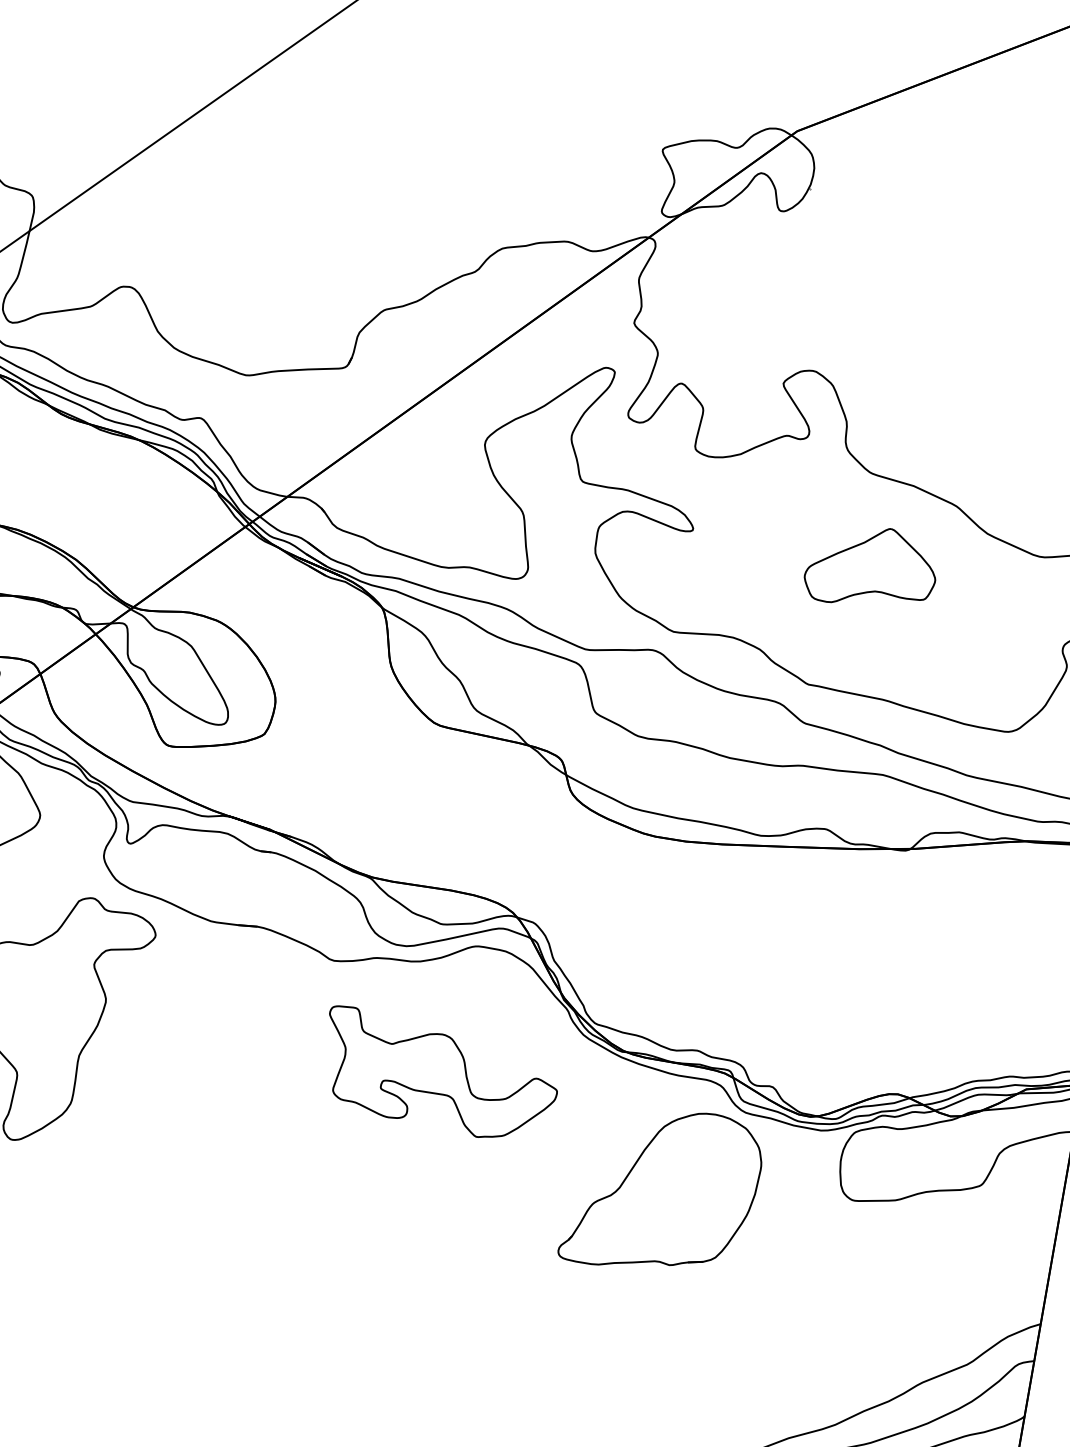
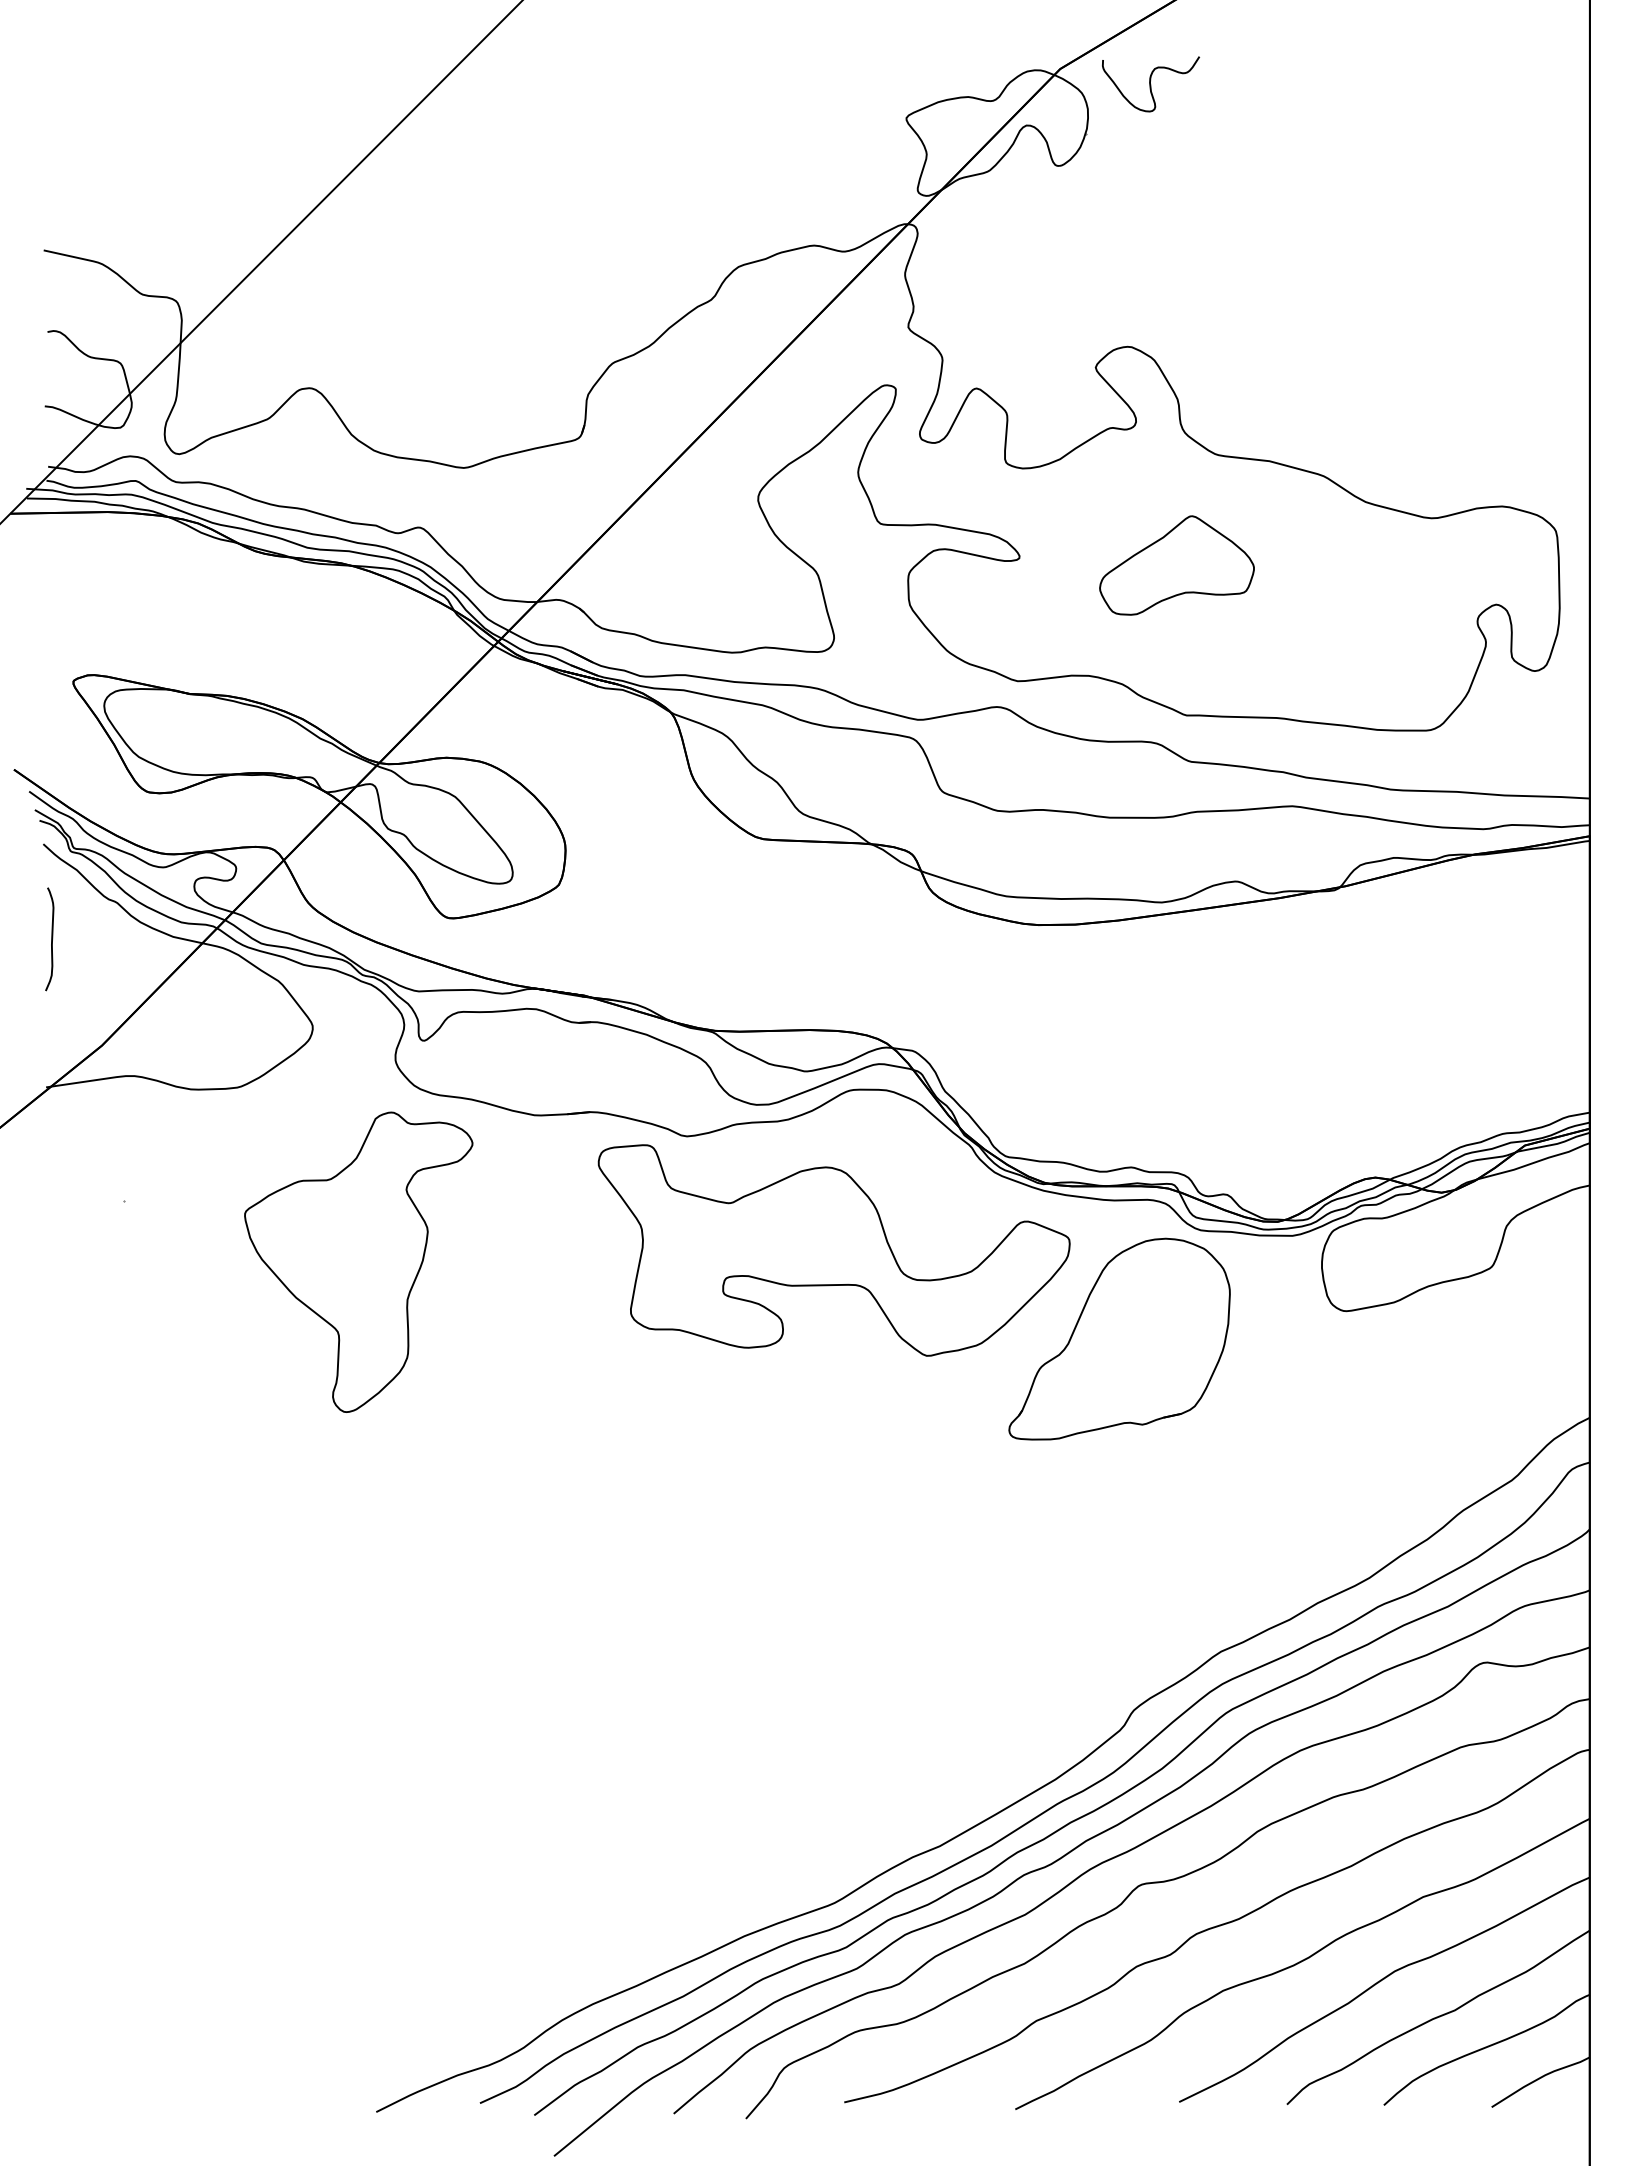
curve: (870, 157) -> (1151, 84), added
part: (871, 567) -> (1176, 565), moved
part: (438, 1076) -> (833, 1250), size x1.67

